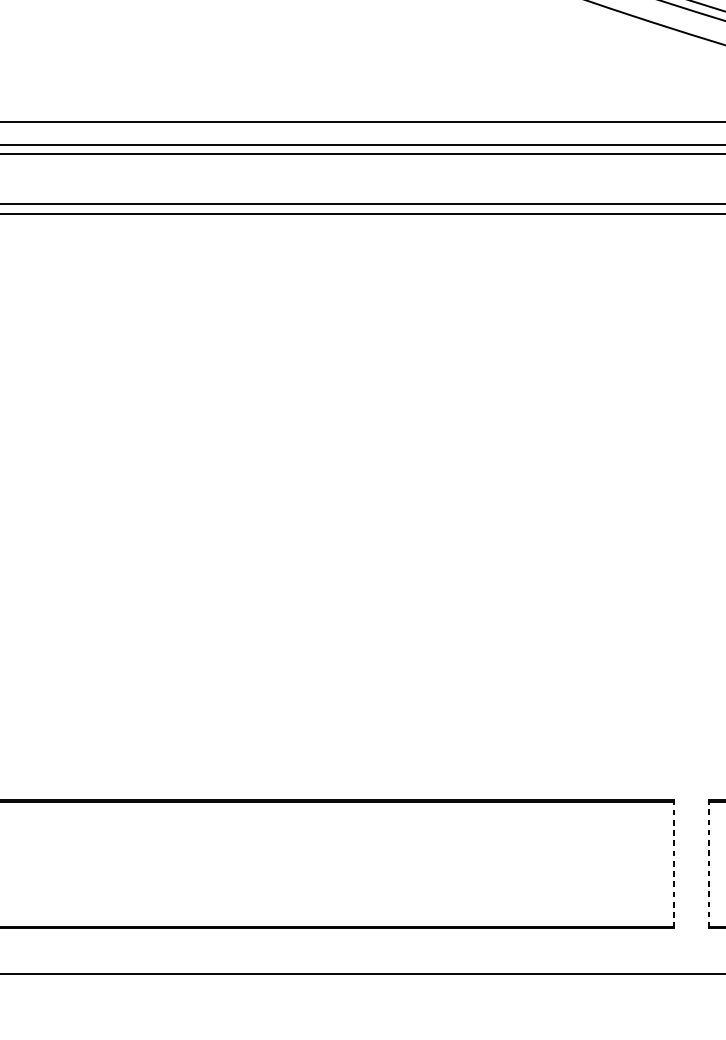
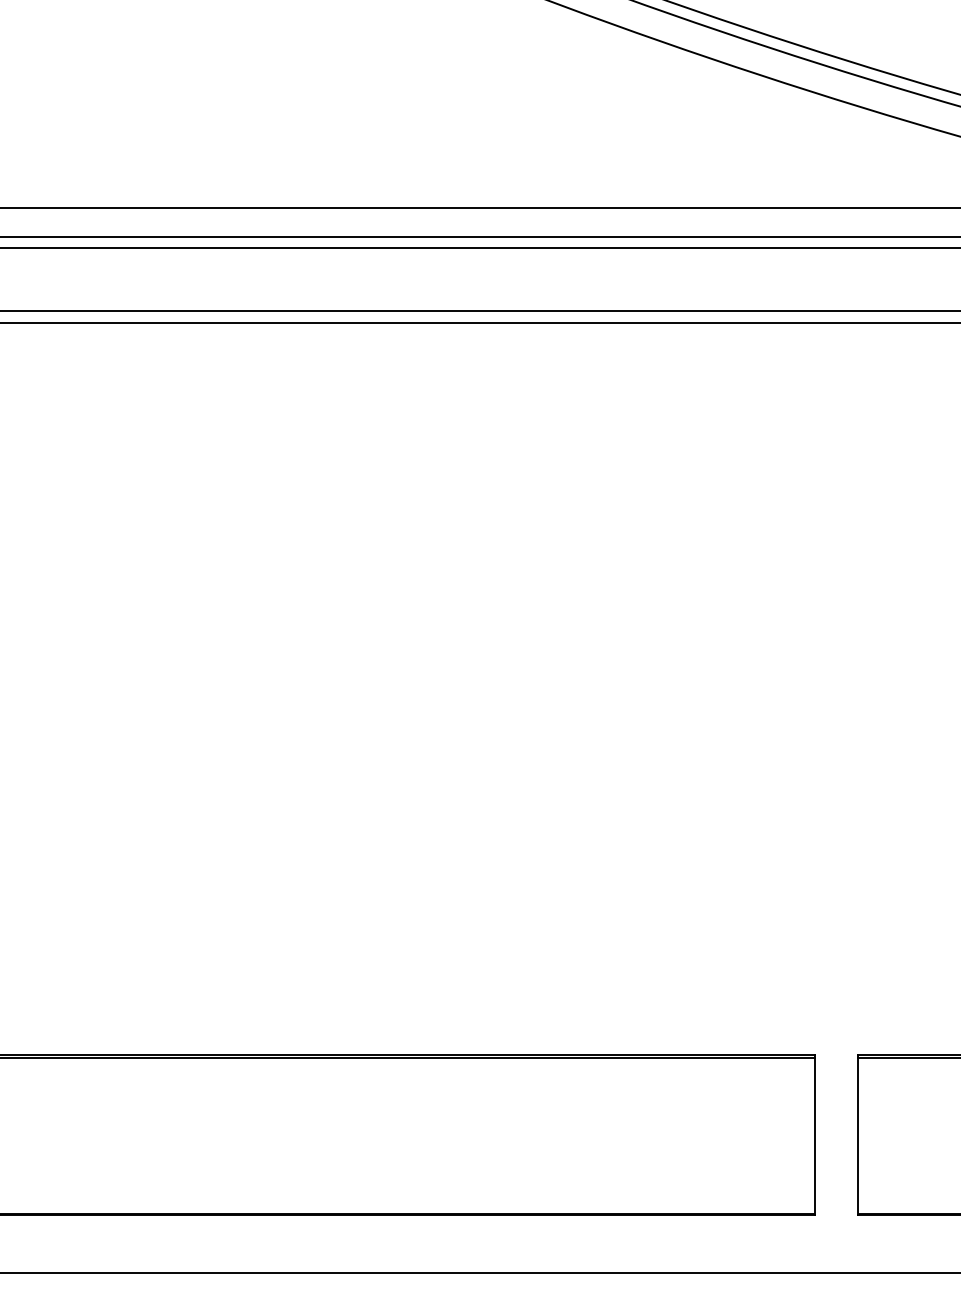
line: (709, 863) -> (858, 1134), dashed -> solid
line: (674, 864) -> (815, 1135), dashed -> solid

